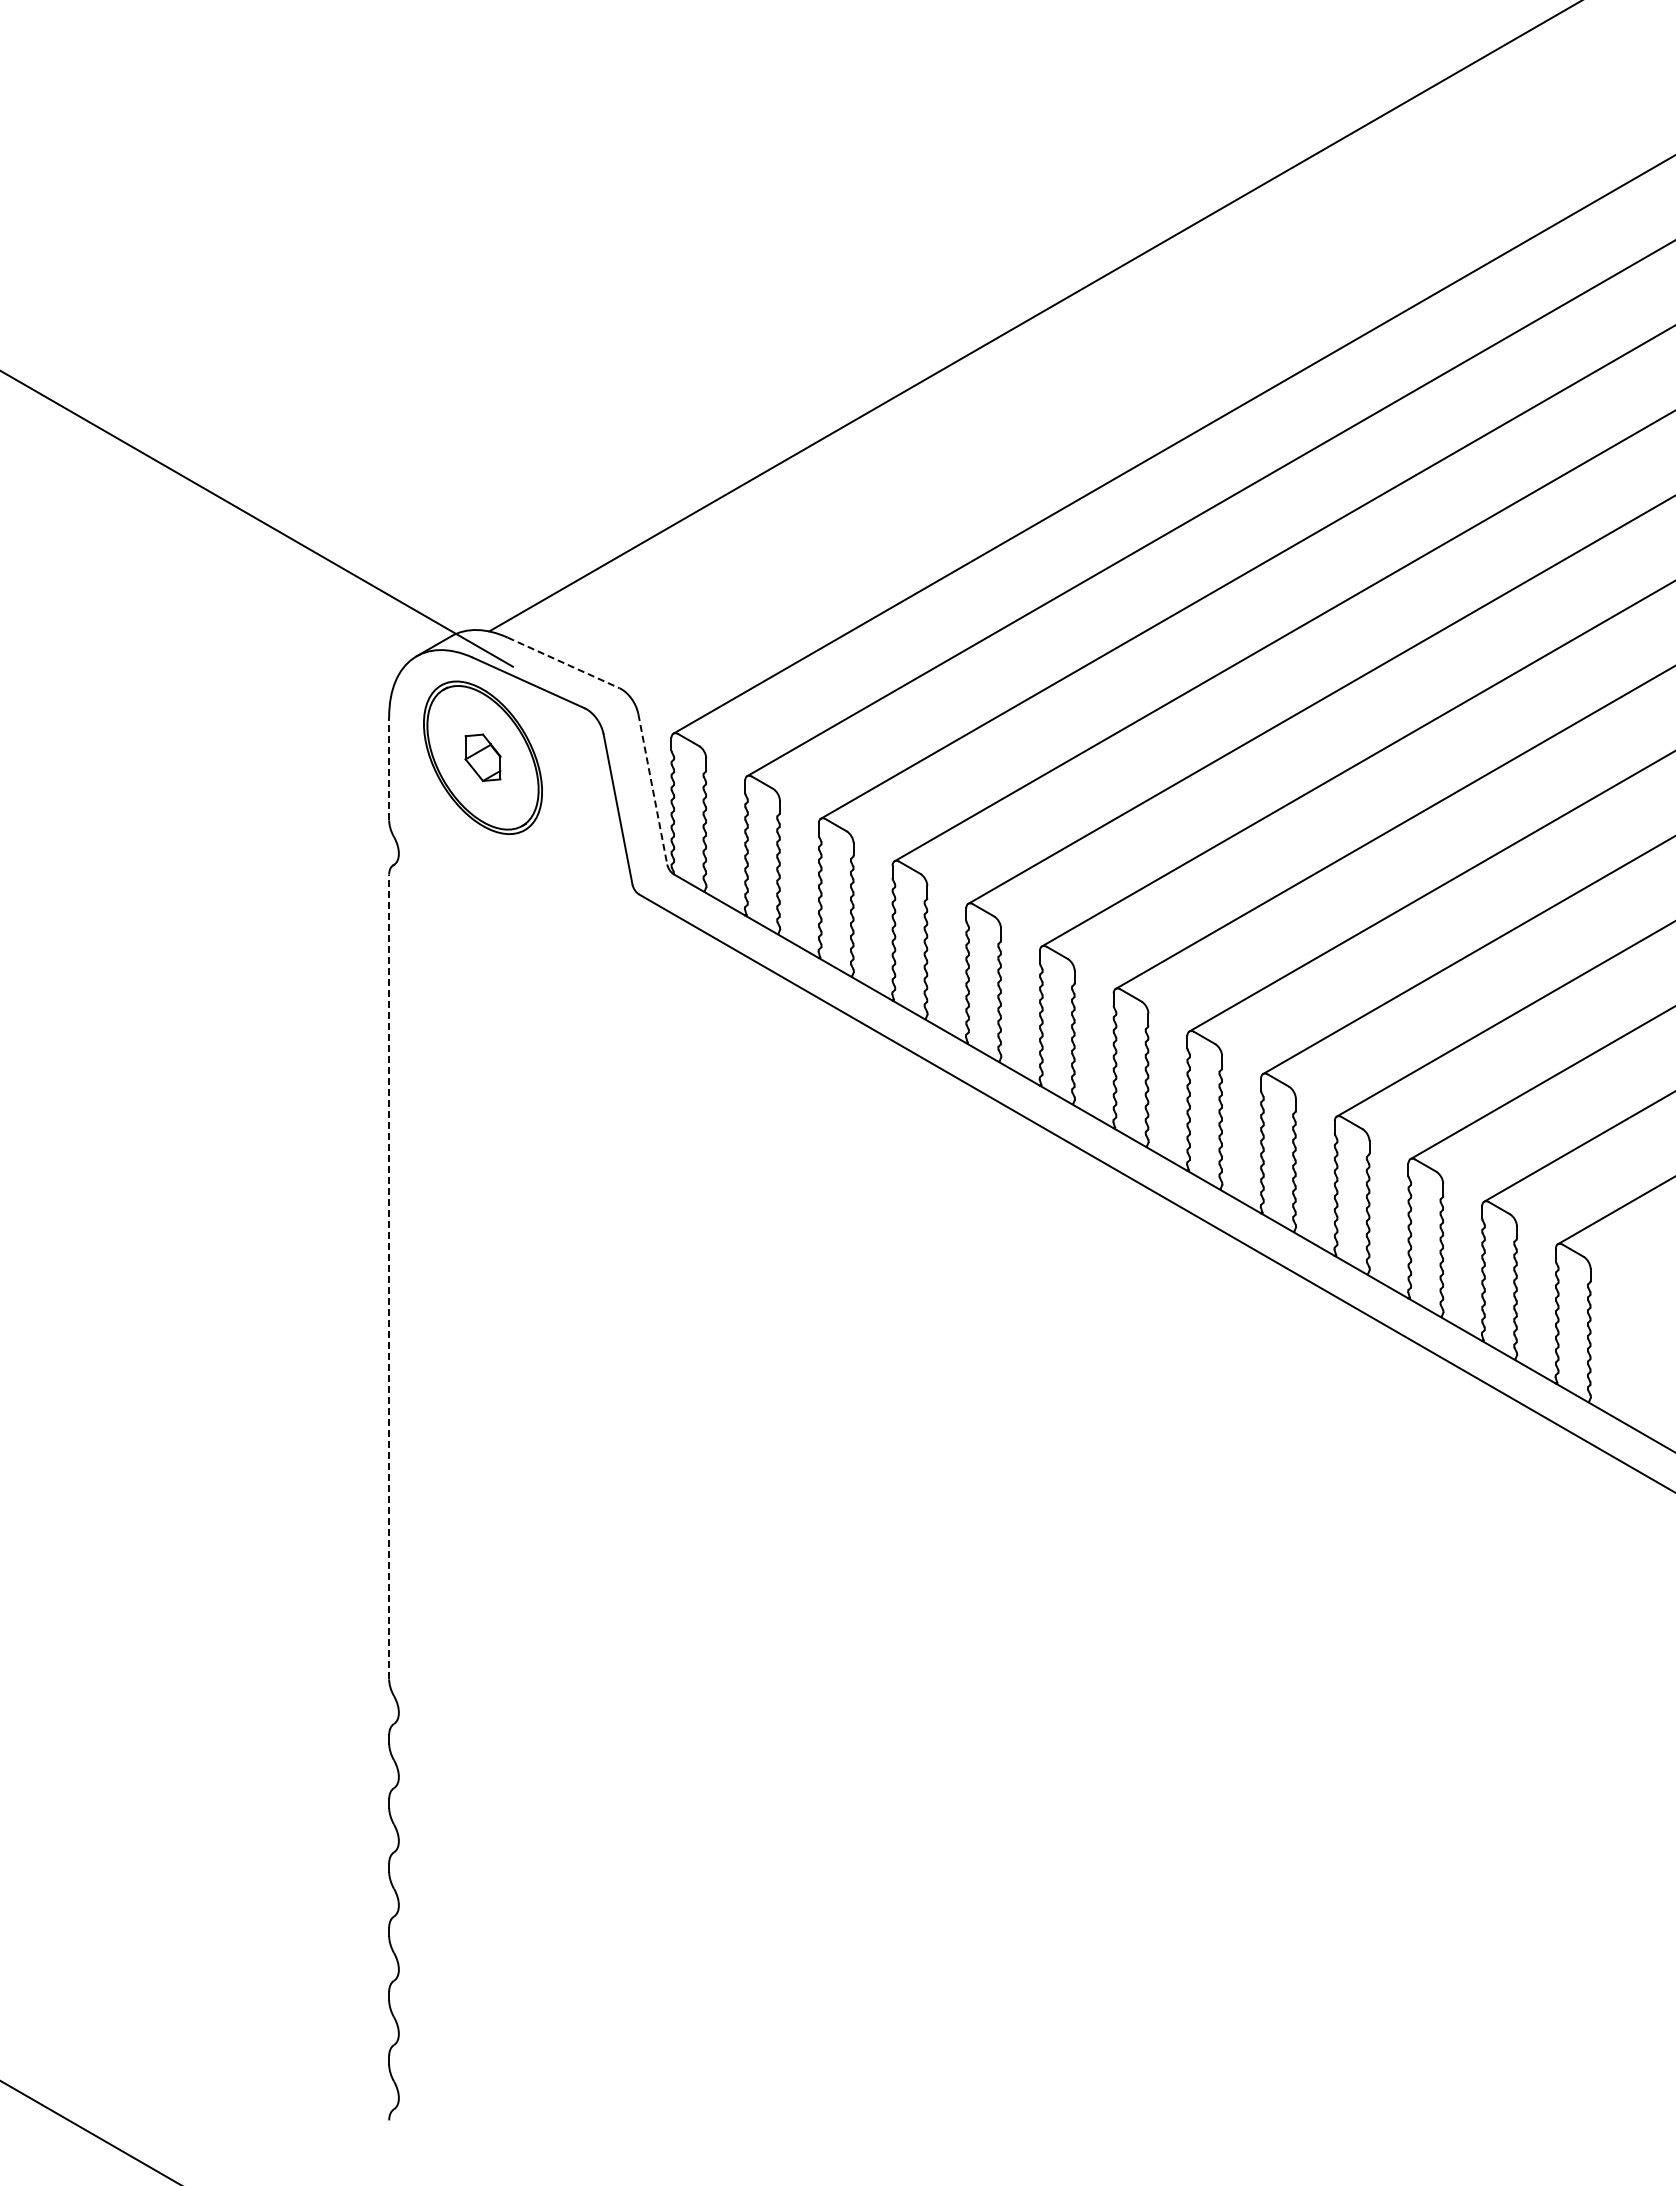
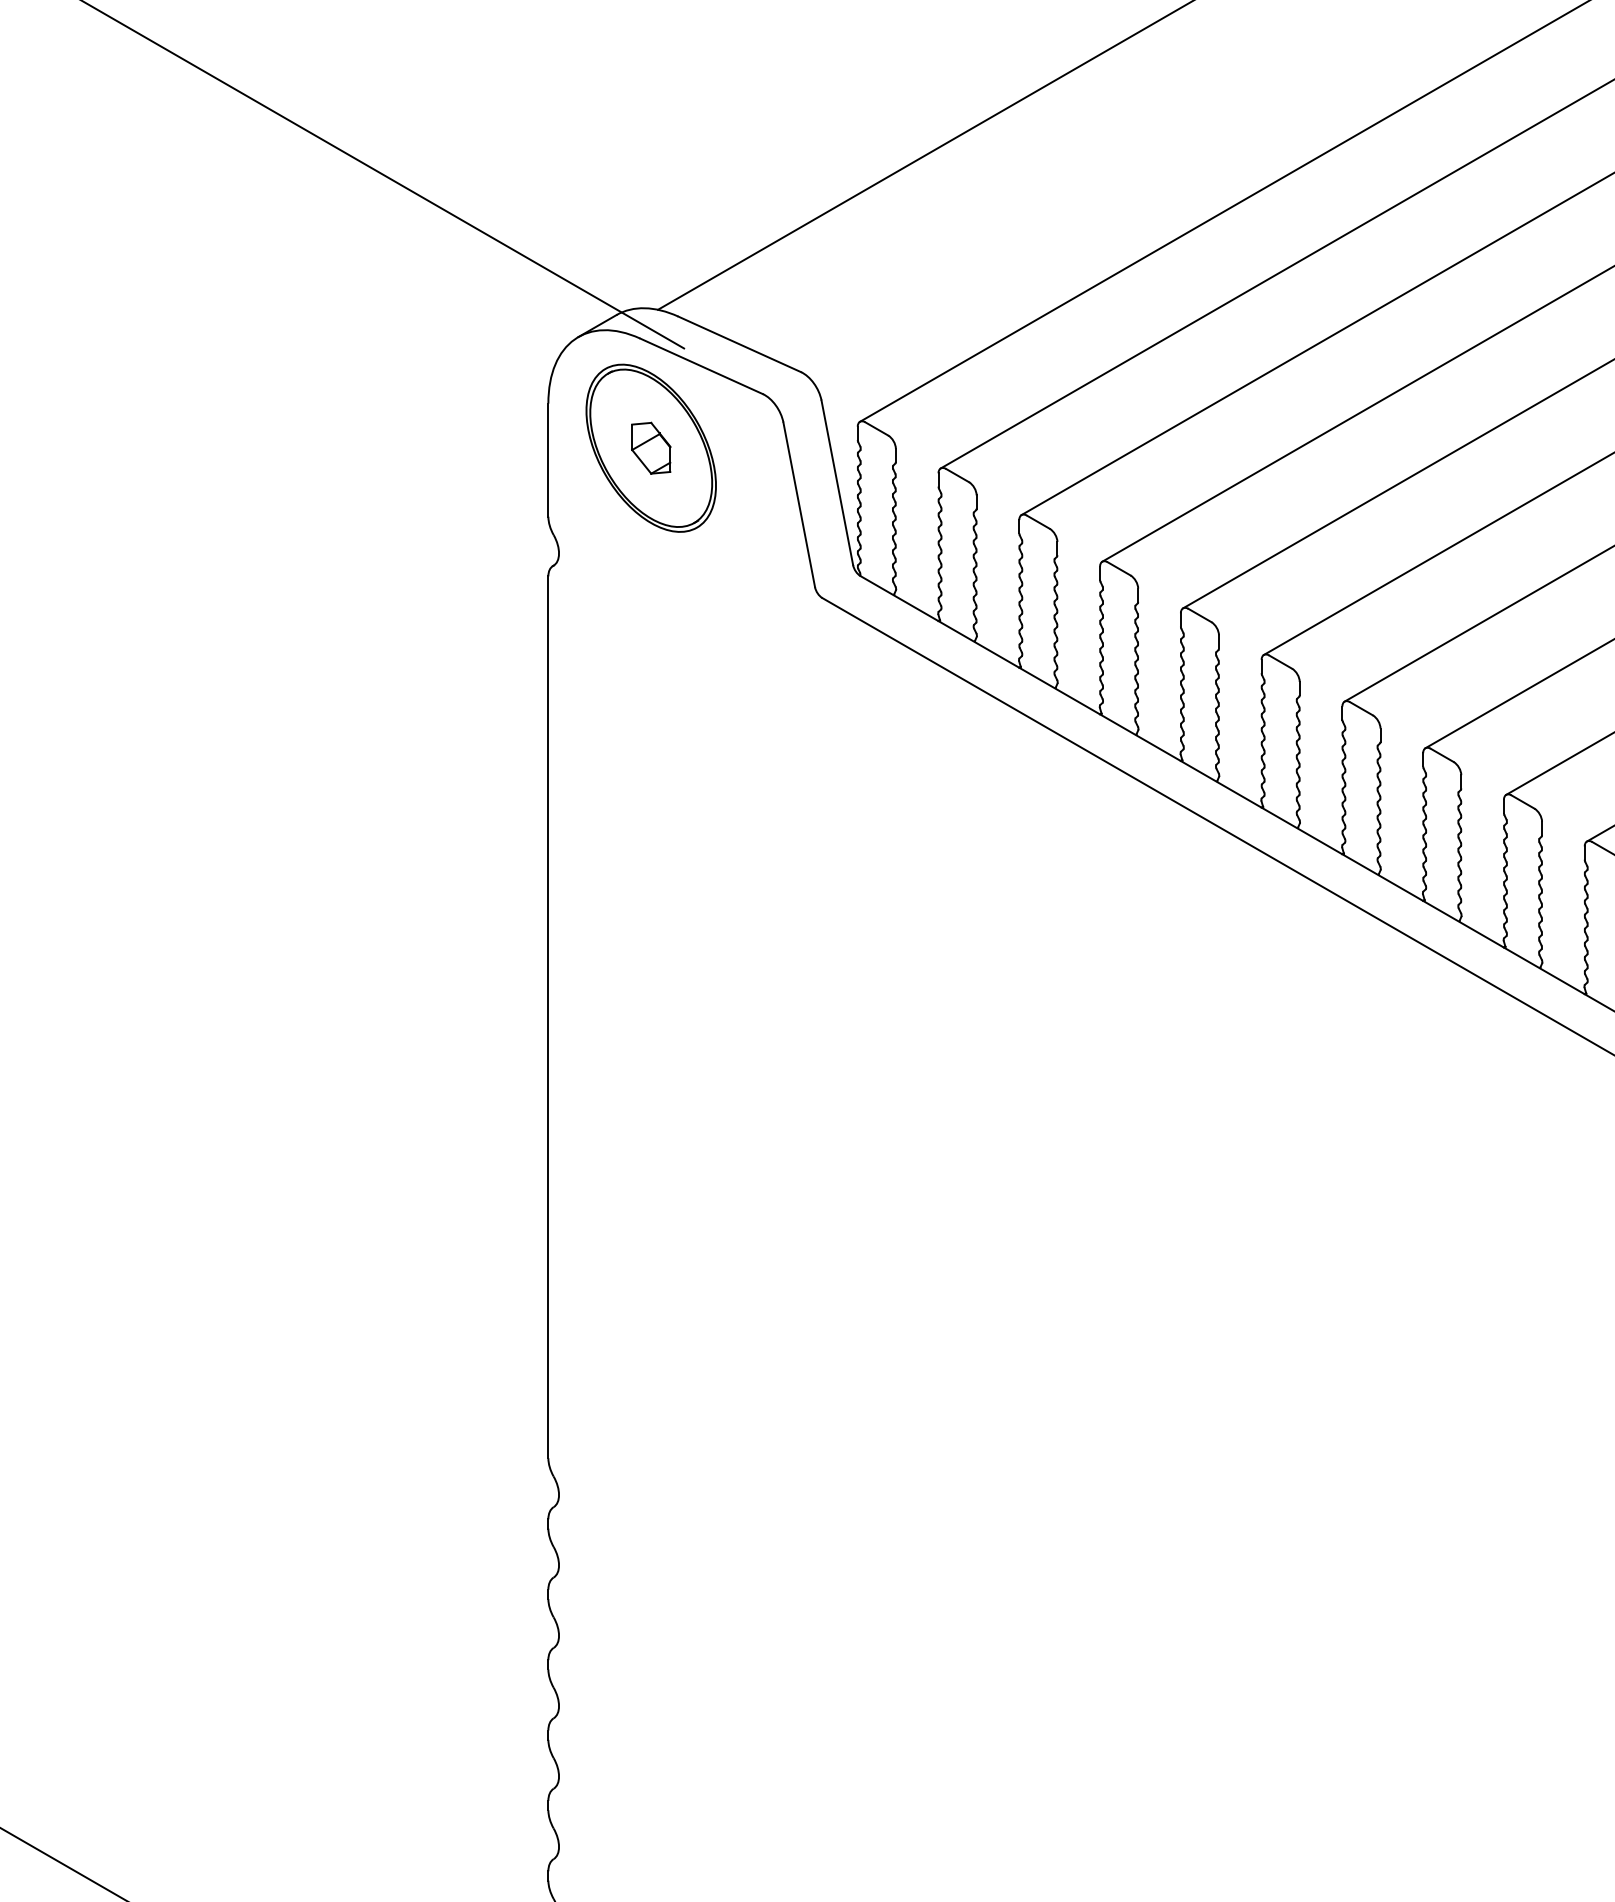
line: (564, 663) -> (740, 344), dashed -> solid
line: (389, 768) -> (548, 460), dashed -> solid
line: (652, 789) -> (836, 483), dashed -> solid
line: (389, 1276) -> (548, 1016), dashed -> solid

